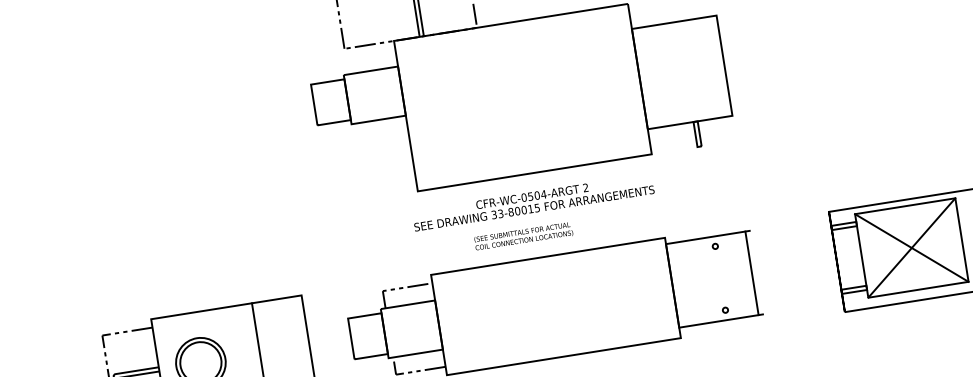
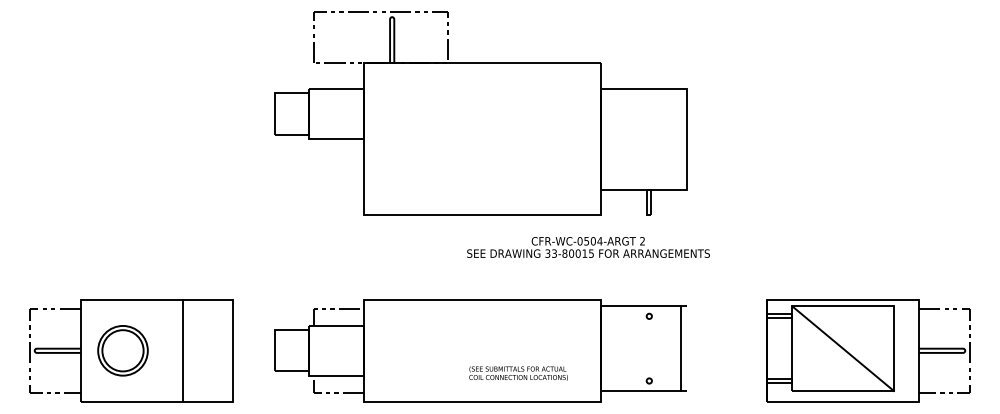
text: (533, 202) -> (588, 247), moved
text: (523, 236) -> (518, 373), moved
line: (911, 247) -> (842, 348), removed

